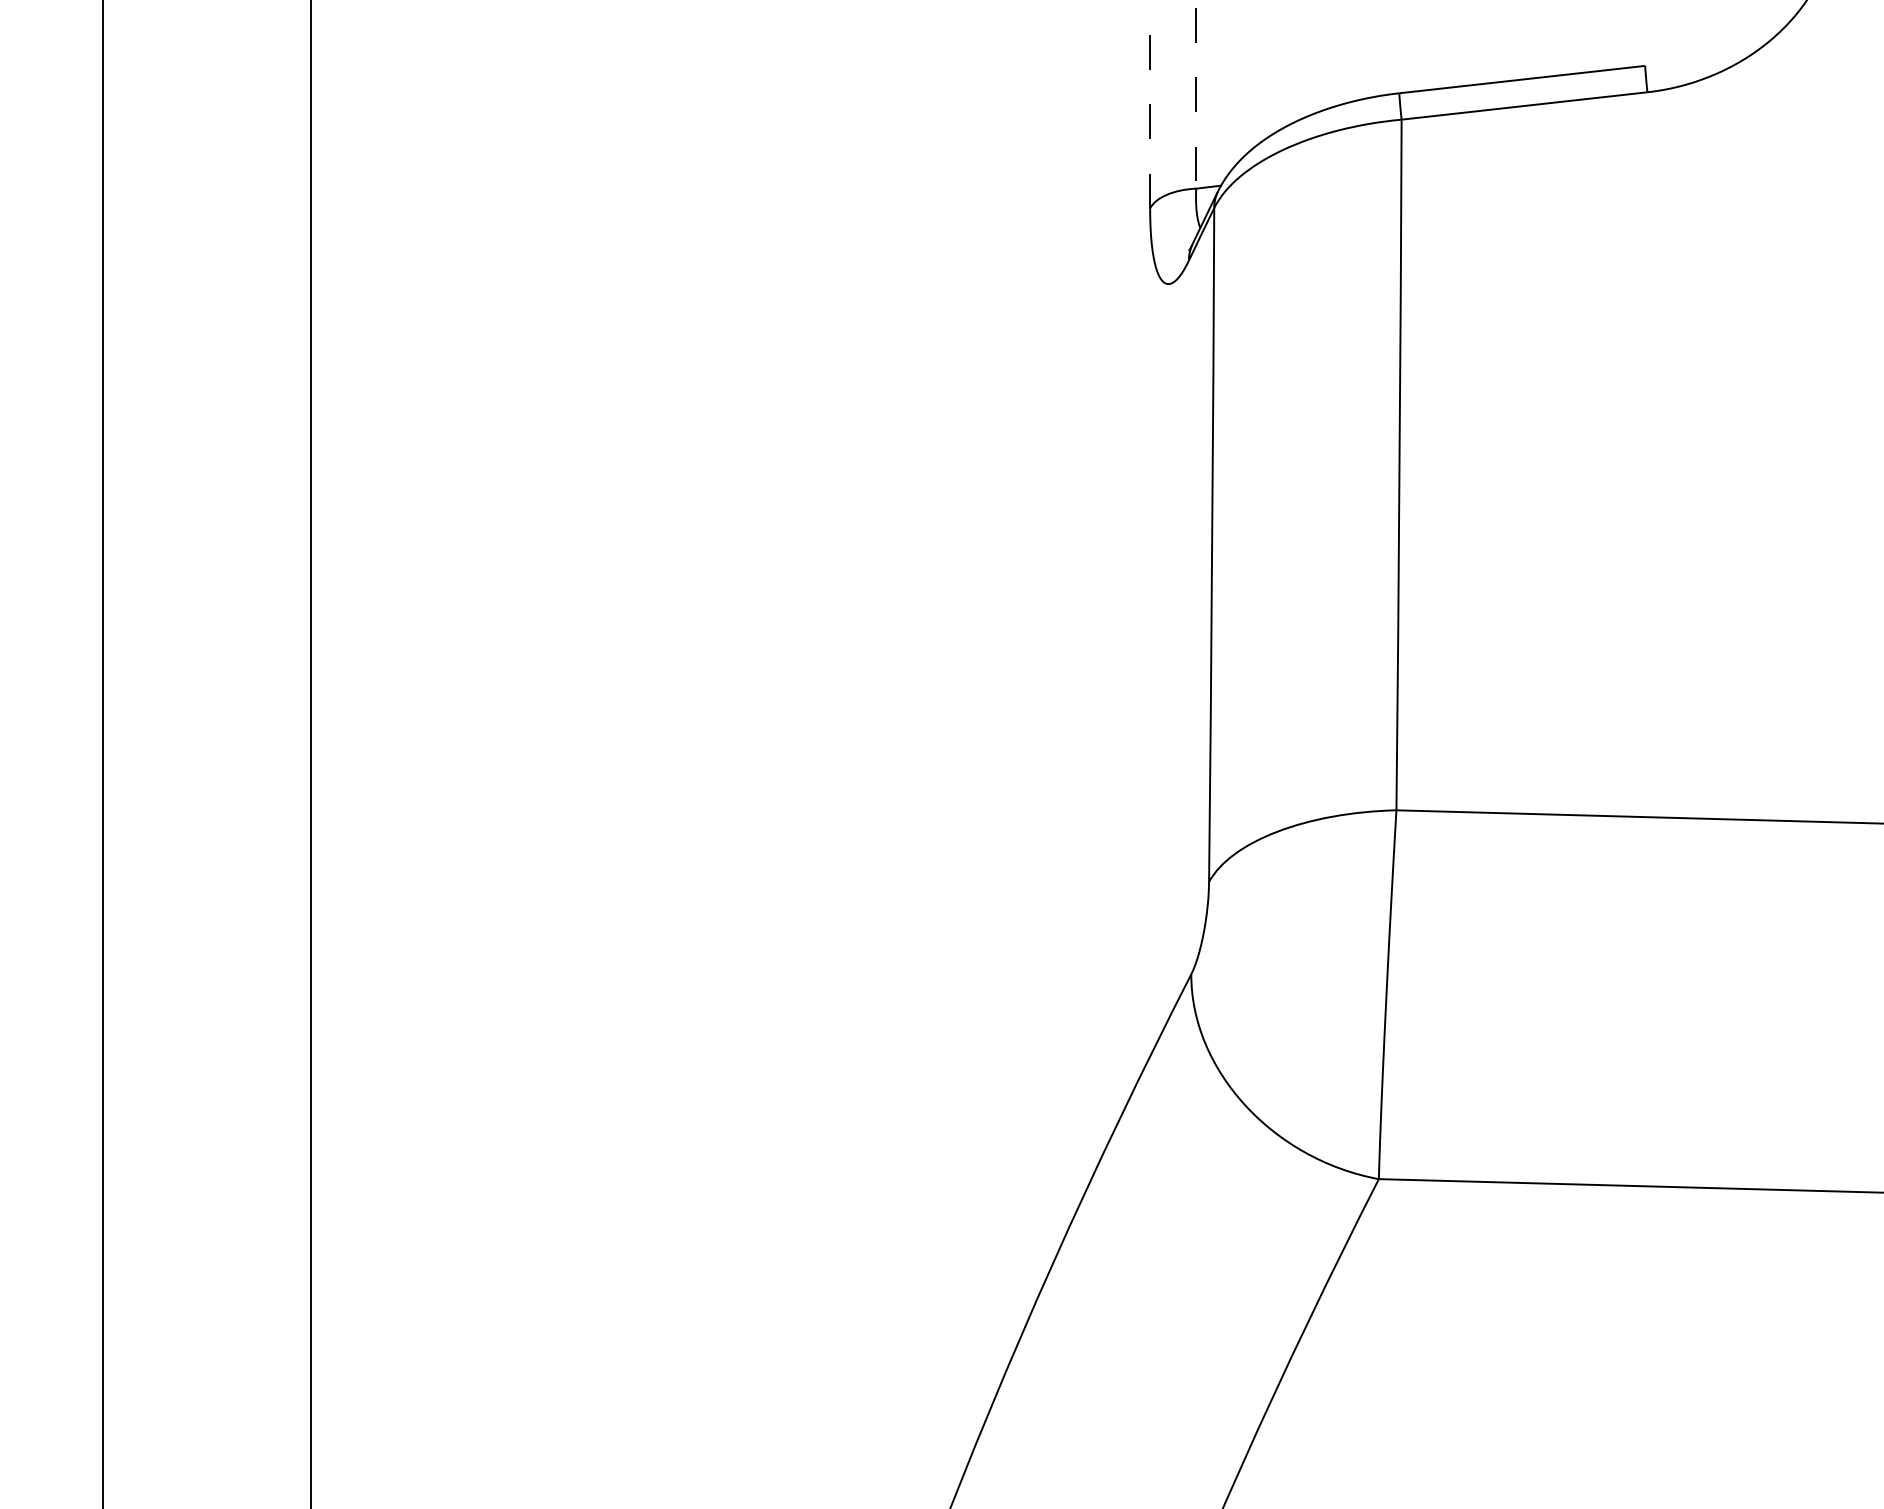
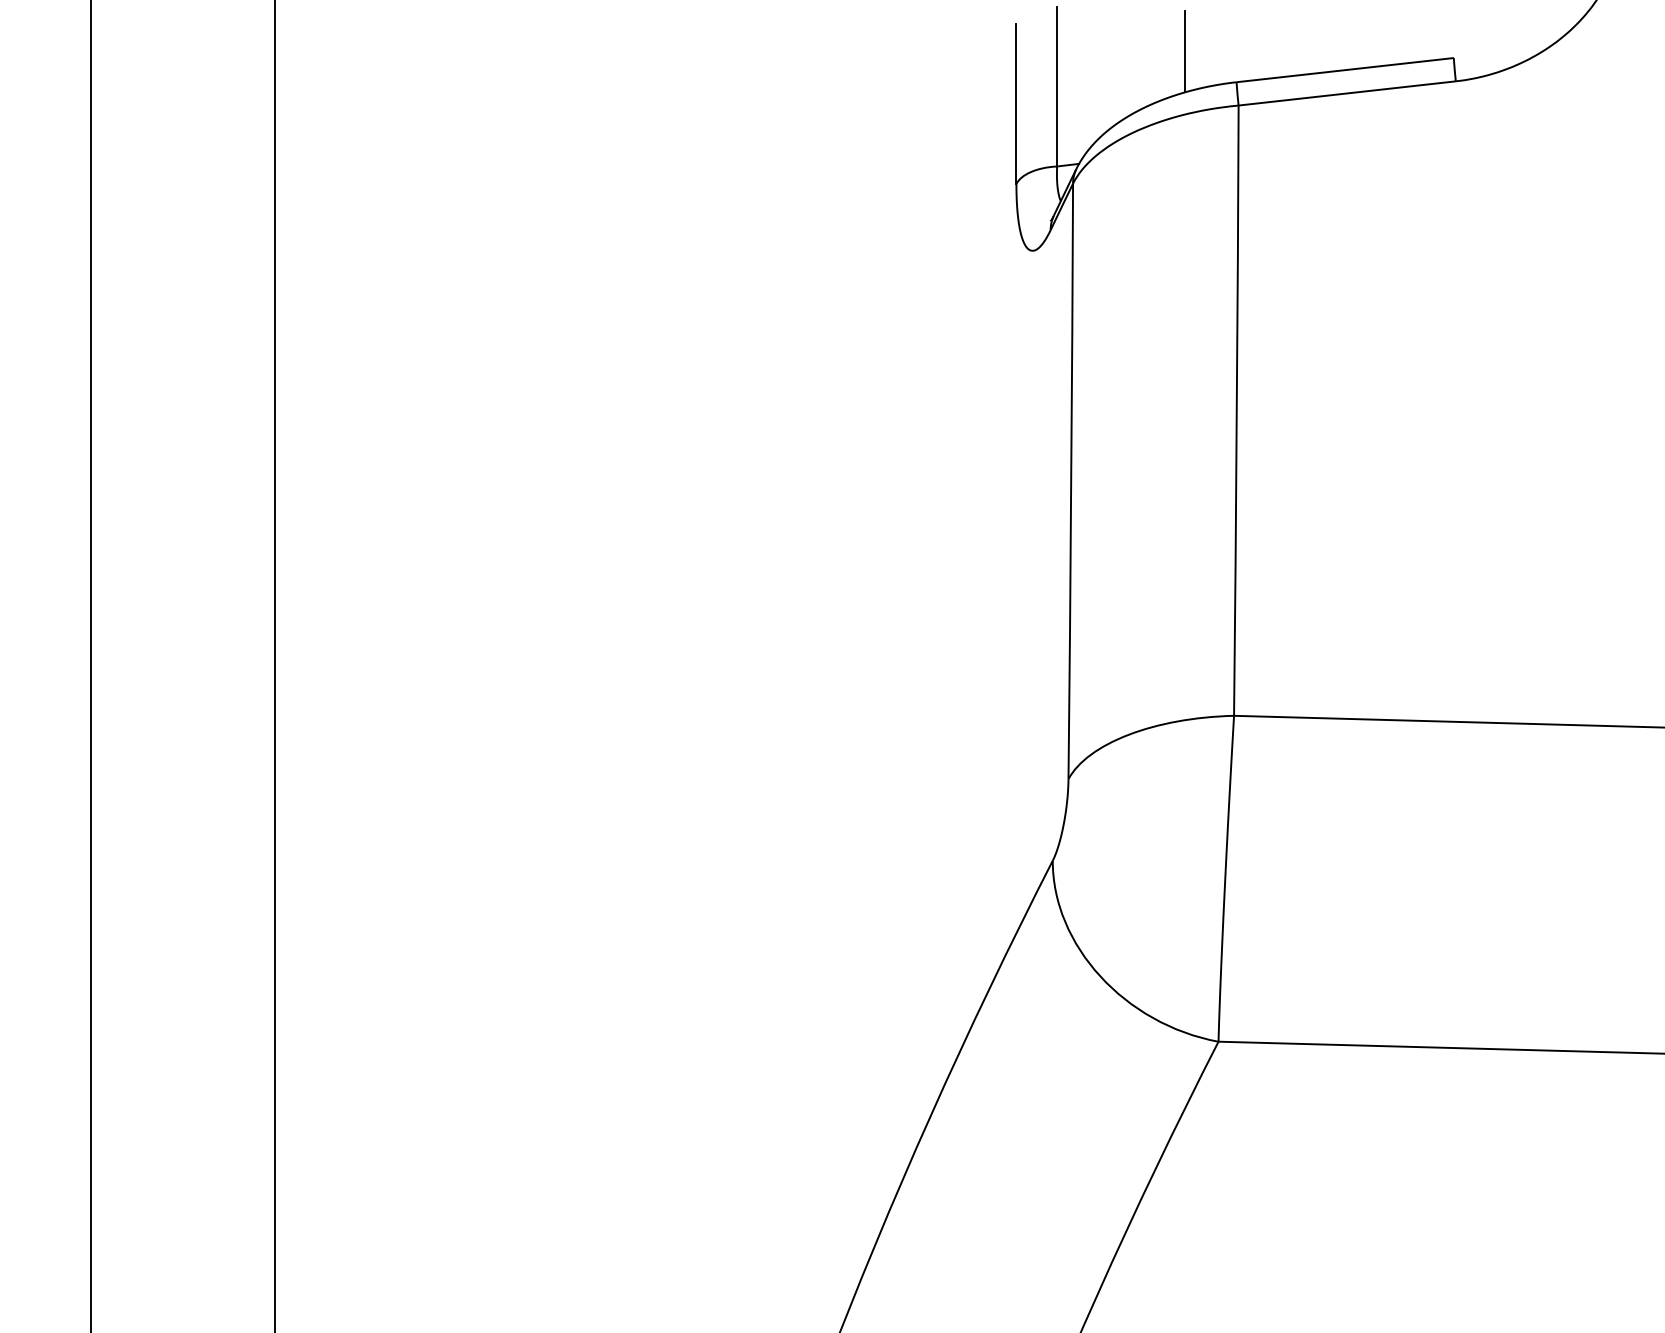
line: (1341, 58) -> (1185, 51), added
line: (1196, 98) -> (1057, 86), dashed -> solid
line: (1150, 118) -> (1016, 104), dashed -> solid

